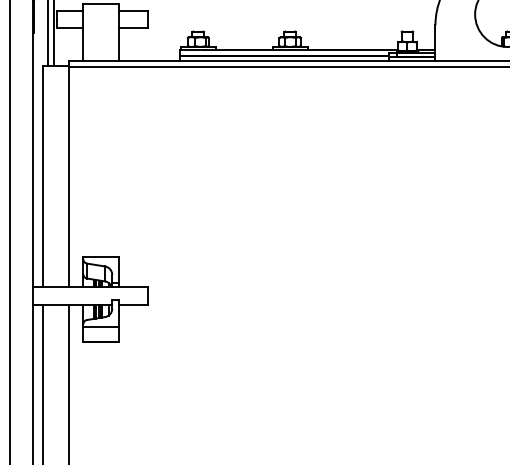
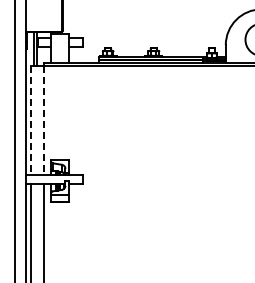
line: (43, 177) -> (31, 120), solid -> dashed
line: (69, 177) -> (44, 120), solid -> dashed

